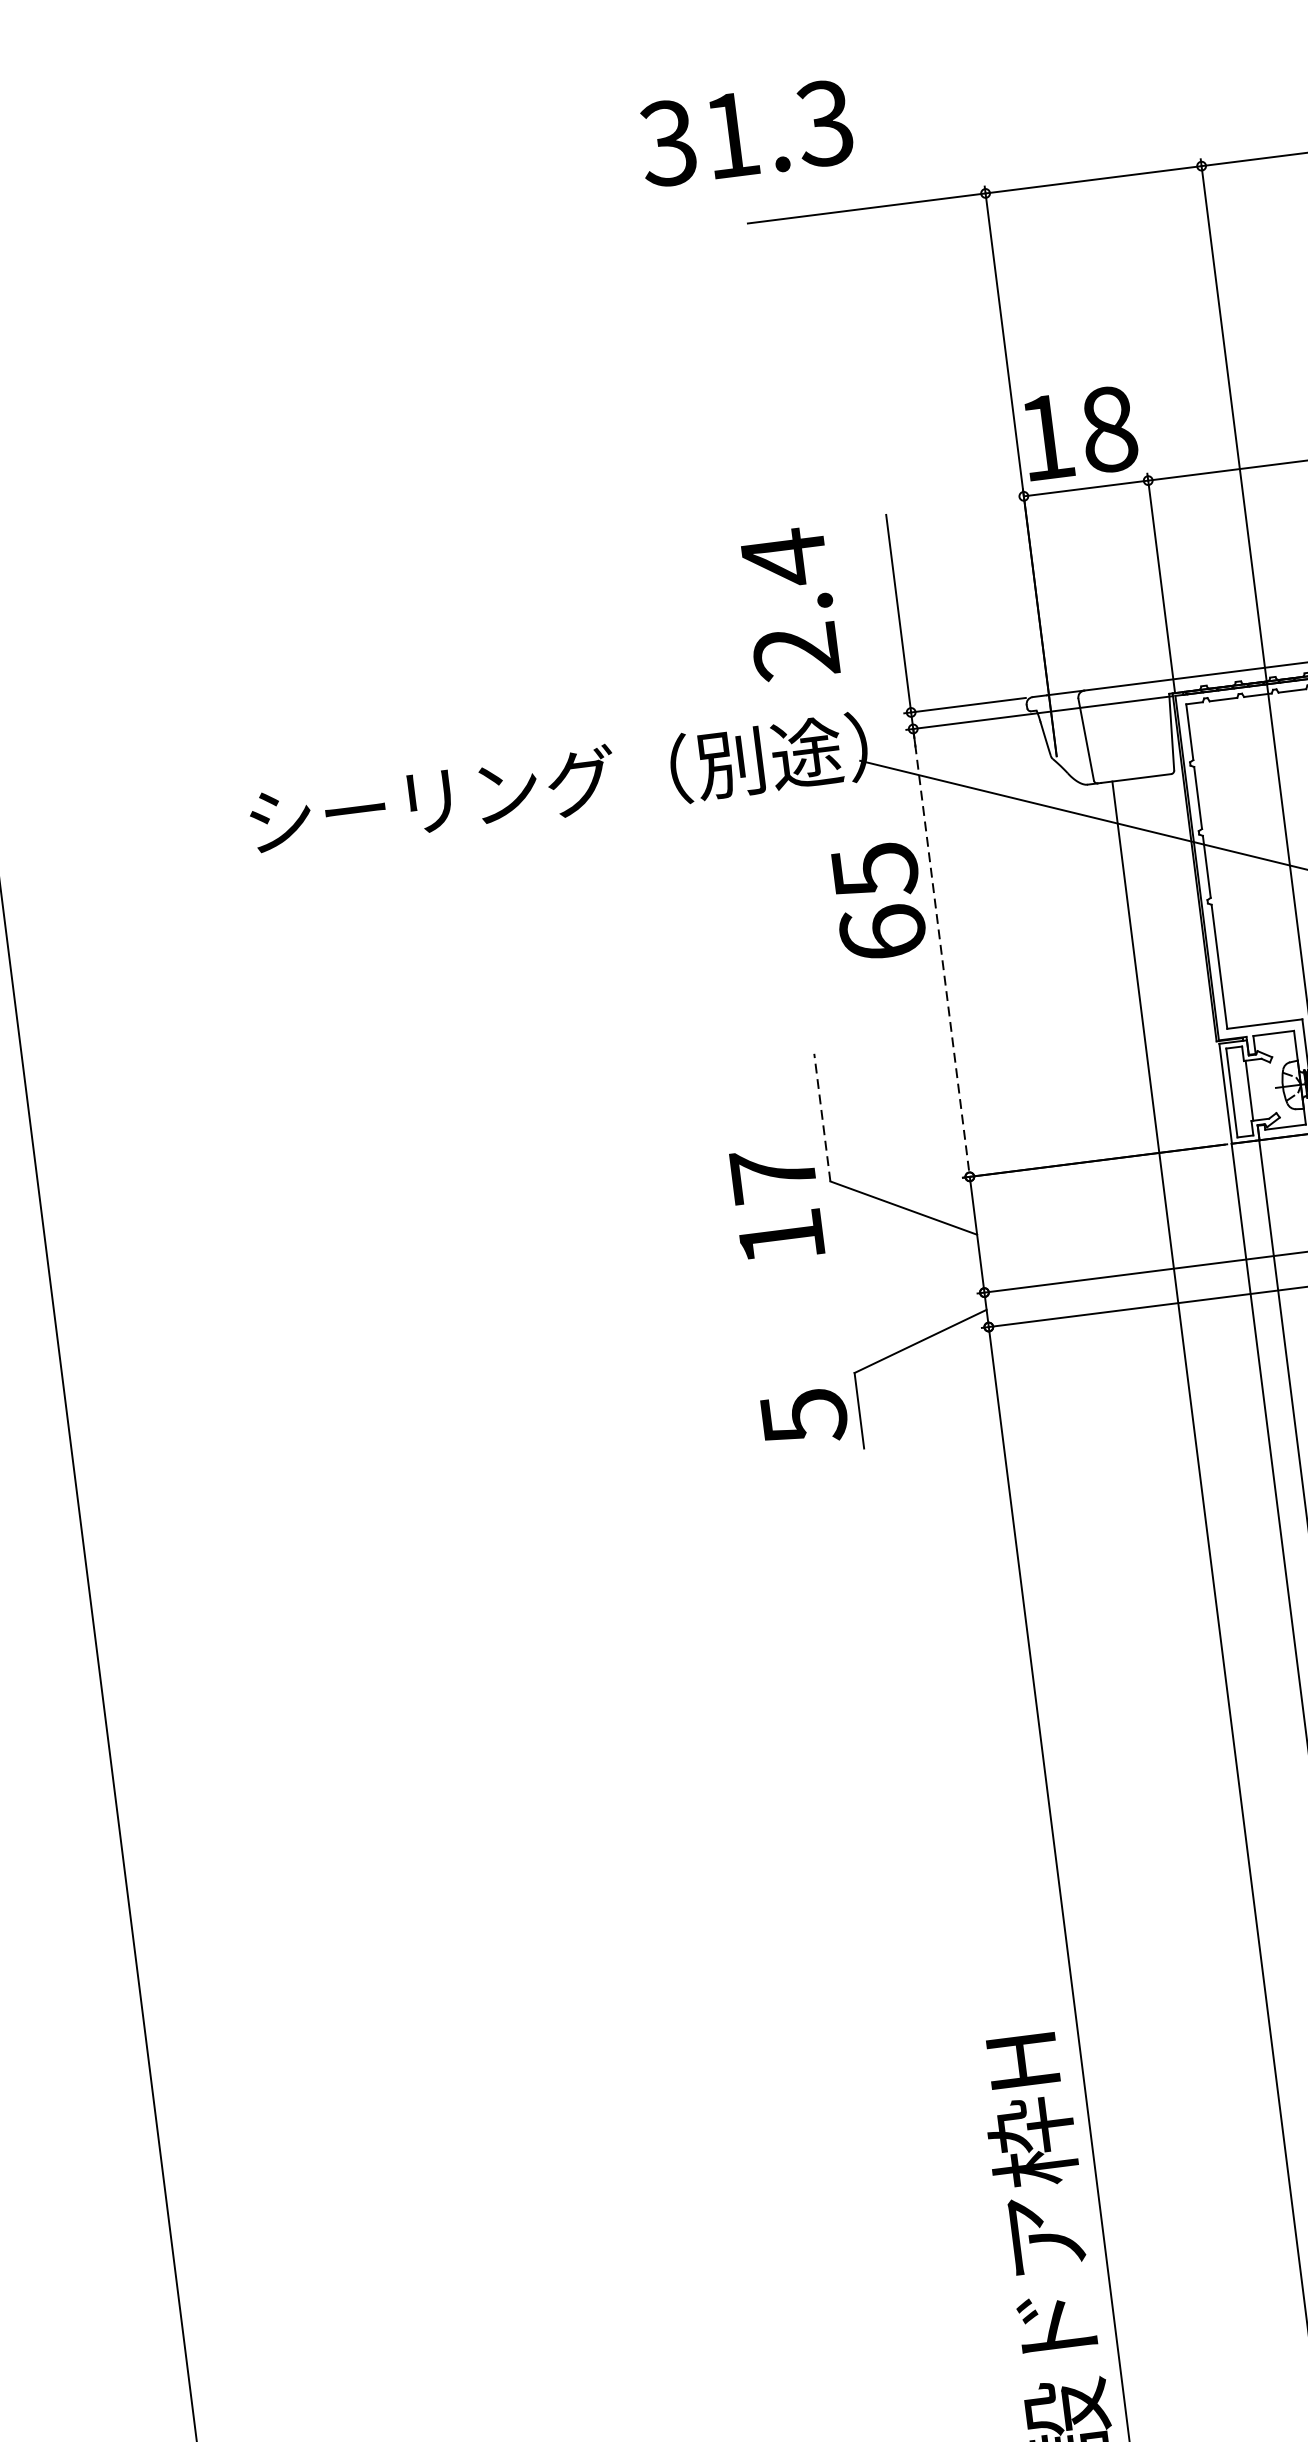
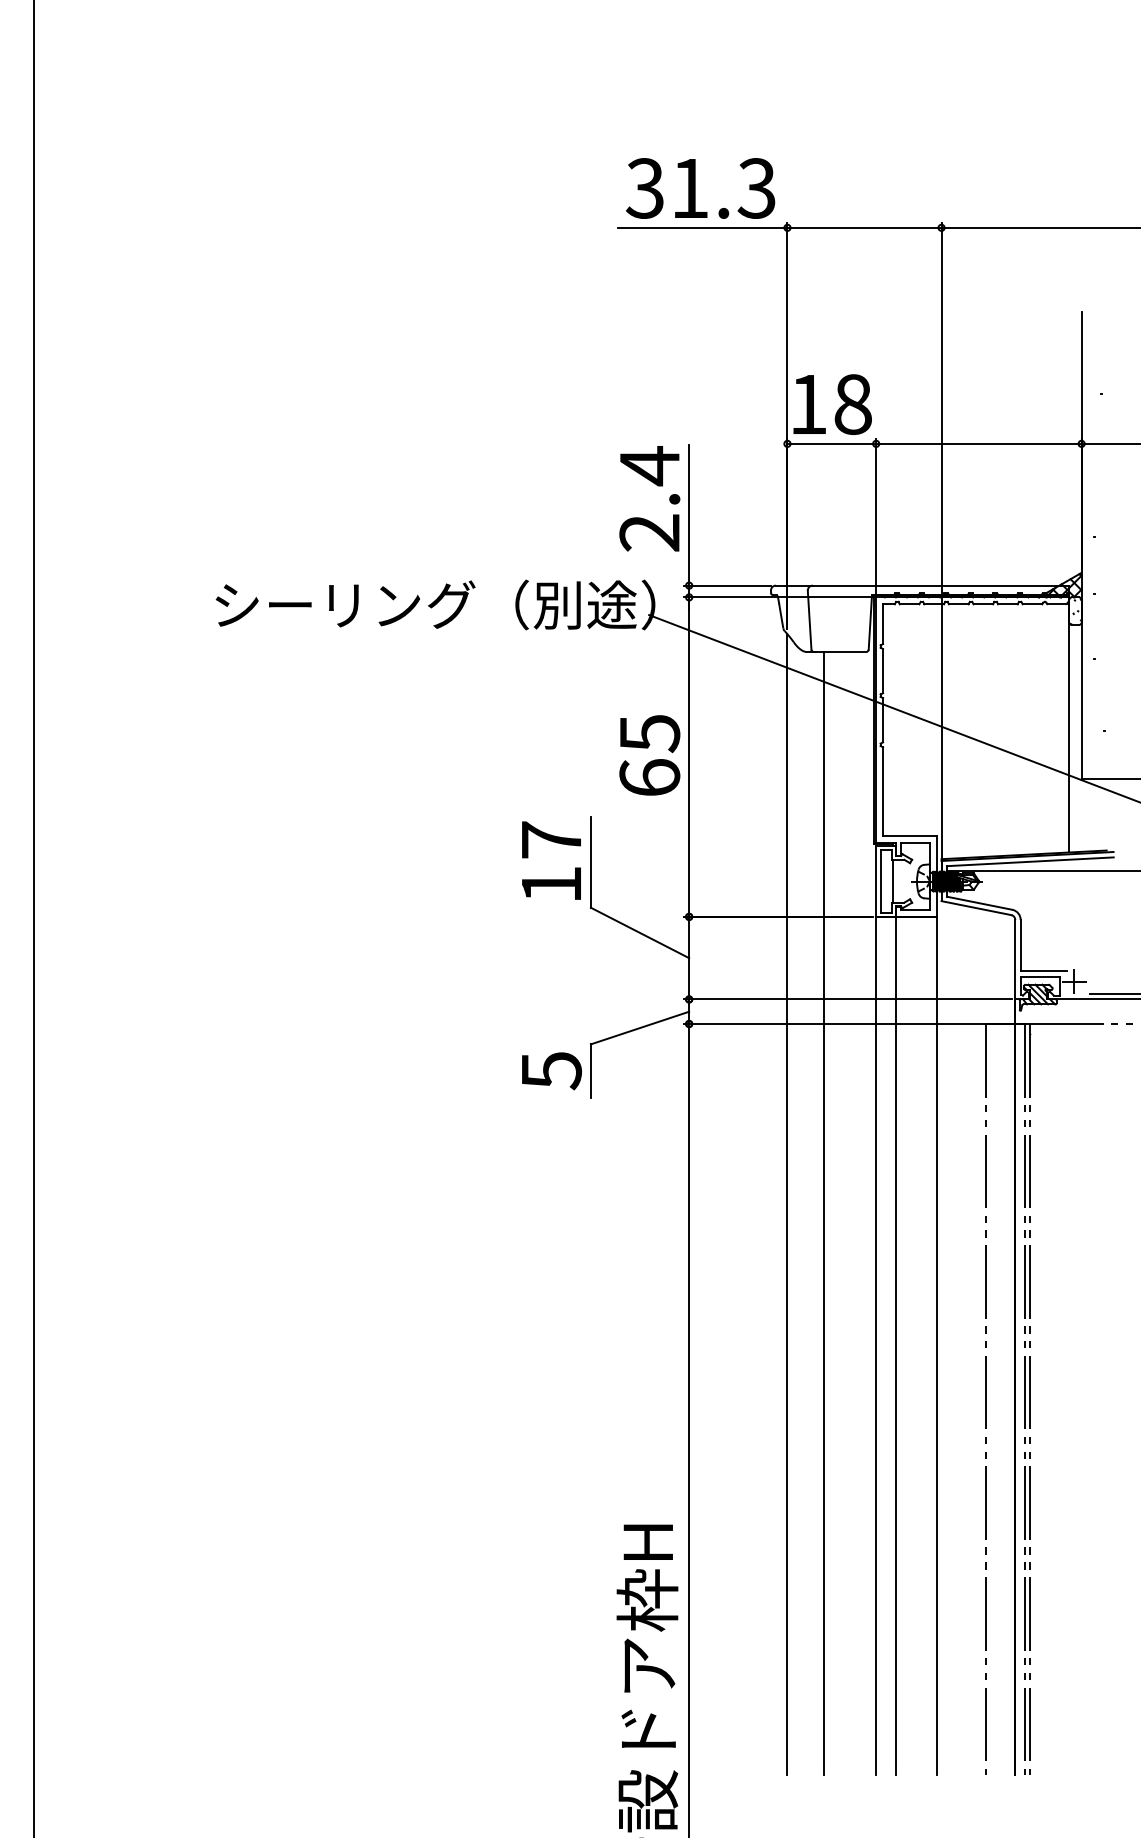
text: (745, 133) -> (700, 188), moved
text: (789, 603) -> (649, 498), moved
text: (878, 901) -> (649, 755), moved
line: (942, 953) -> (689, 757), dashed -> solid
line: (821, 1118) -> (590, 862), dashed -> solid
text: (777, 1203) -> (551, 860), moved
line: (1158, 1562) -> (787, 1204), added

